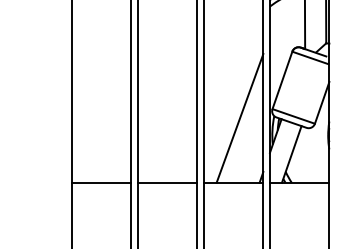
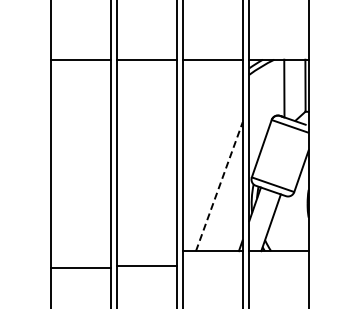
line: (240, 118) -> (219, 186), solid -> dashed
line: (101, 183) -> (80, 268), moved
line: (167, 183) -> (146, 266), moved

